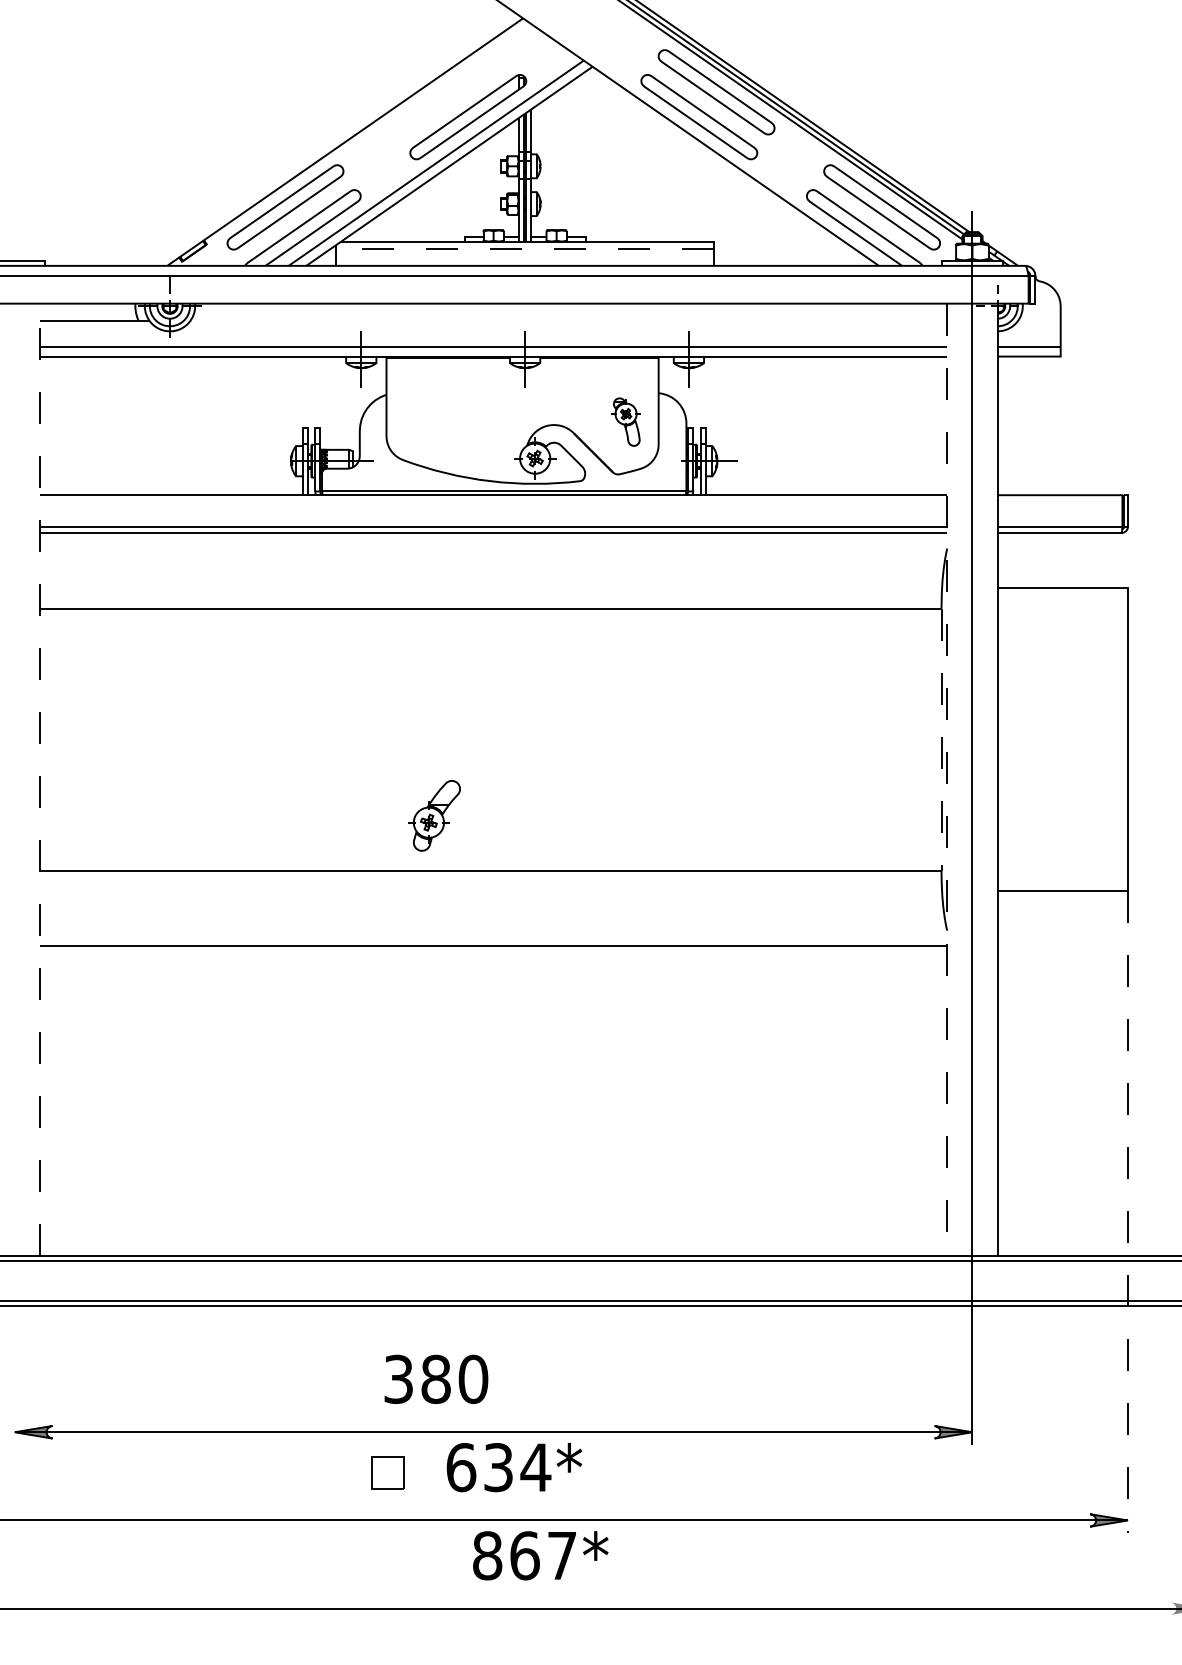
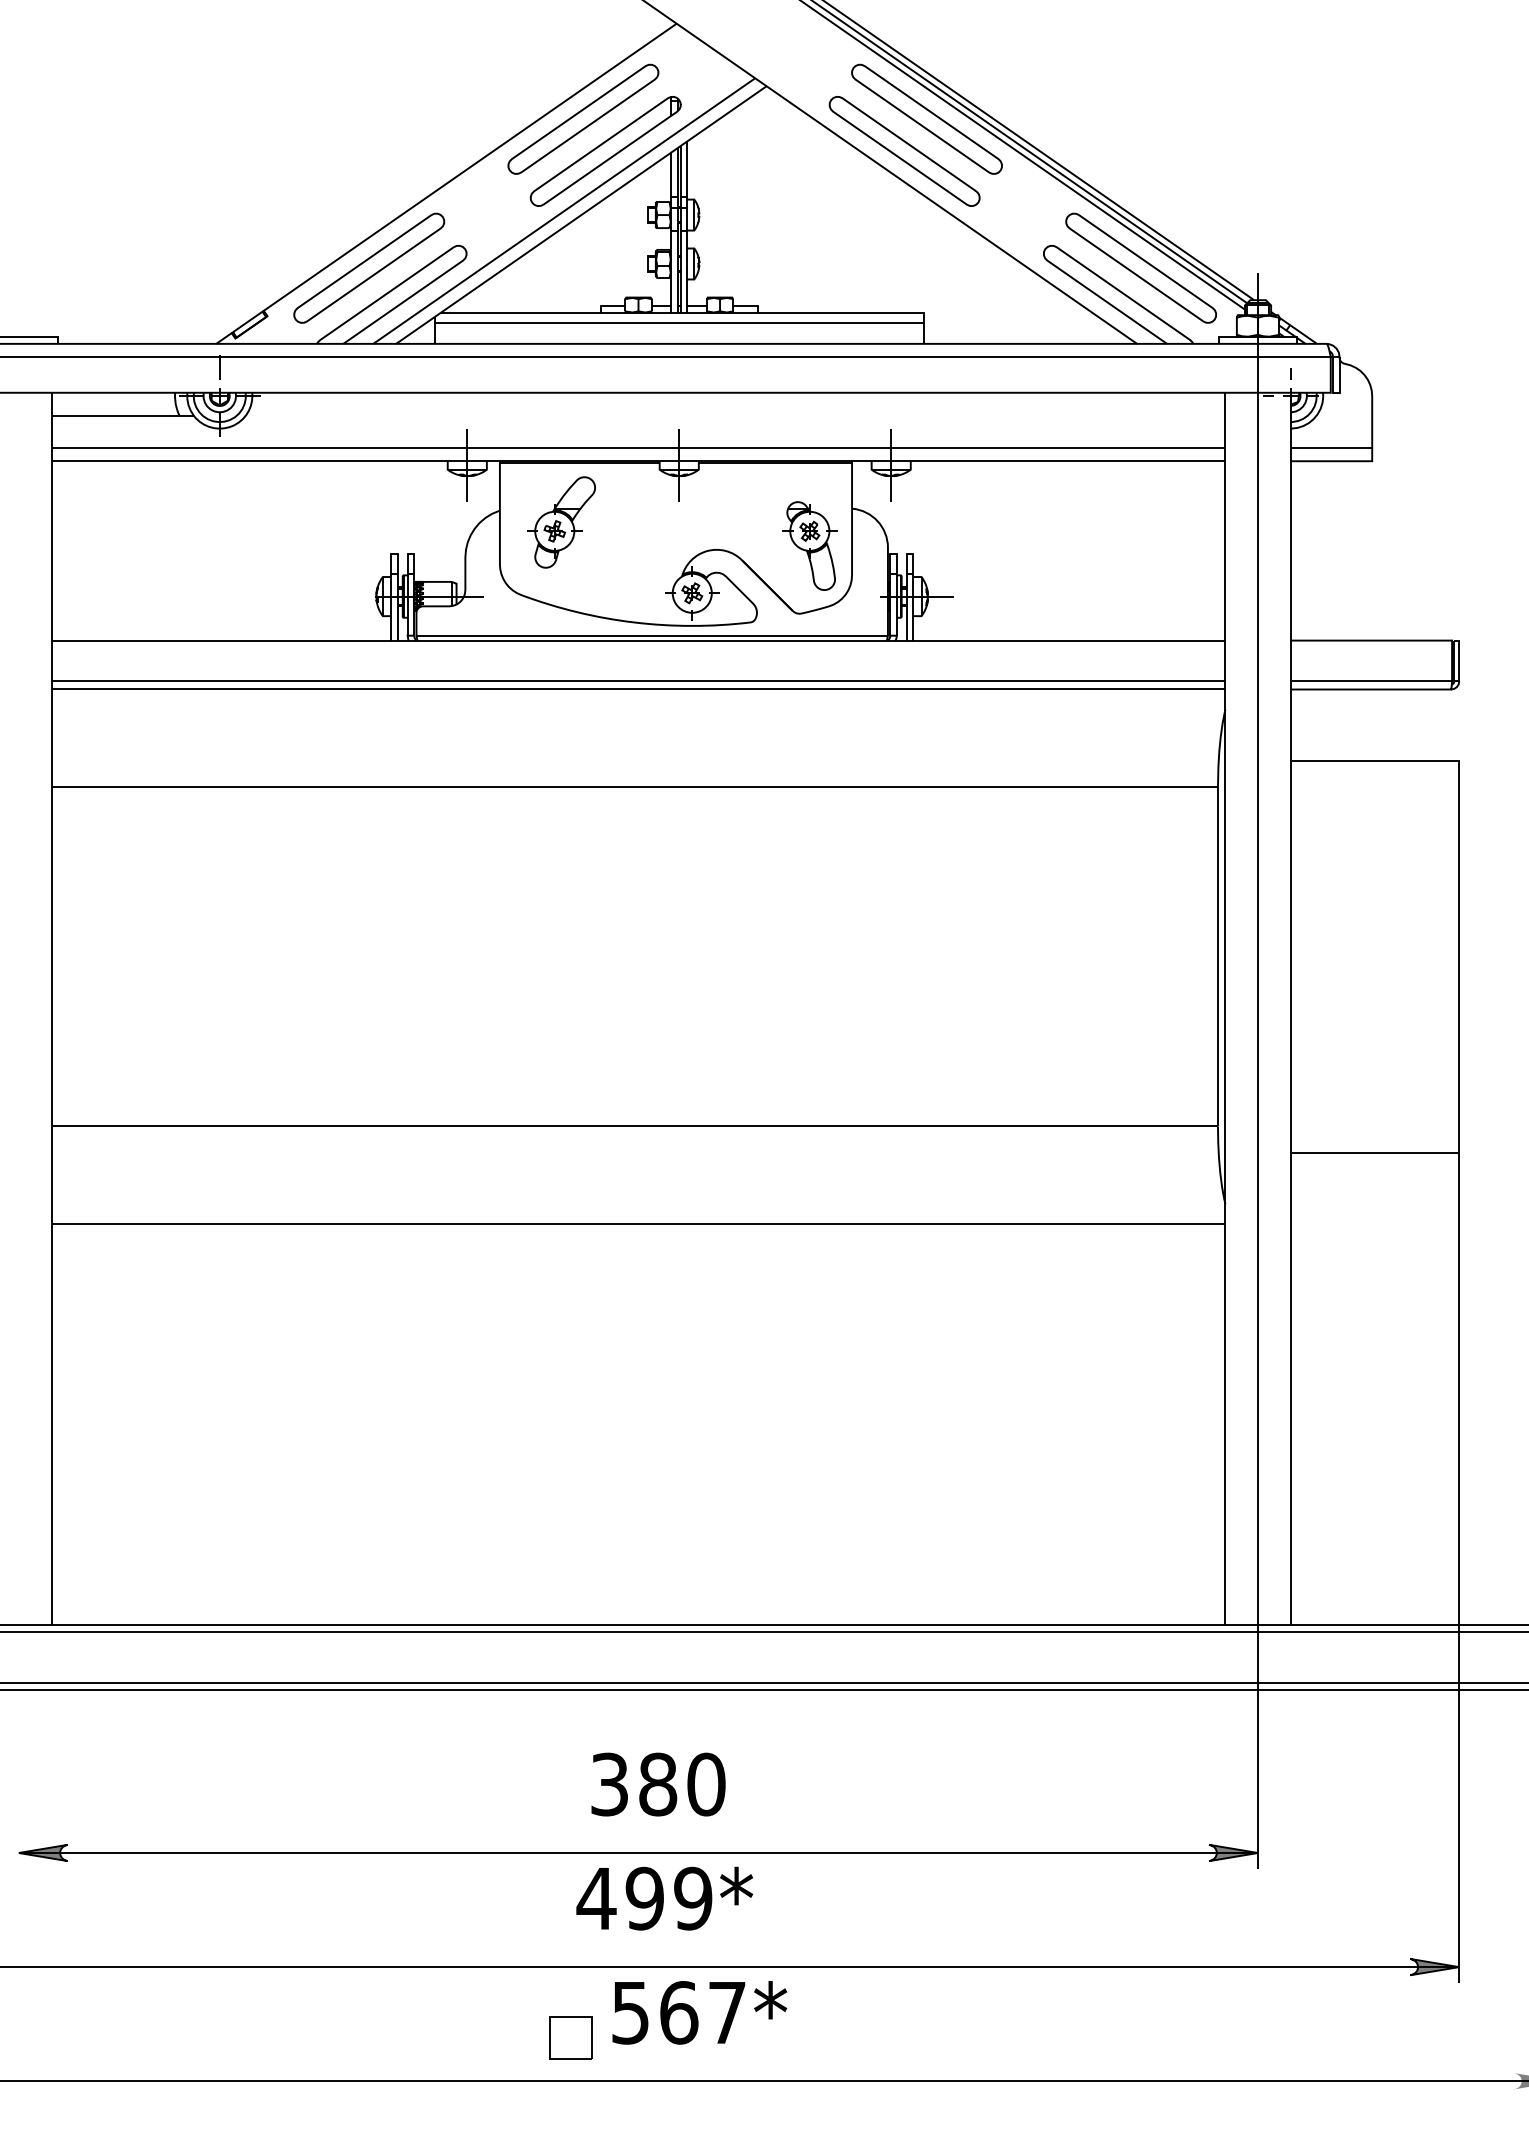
part: (451, 91) -> (583, 118), added
line: (525, 249) -> (679, 322), dashed -> solid
part: (625, 421) -> (809, 545), size x1.43
line: (941, 739) -> (1217, 956), dashed -> solid
line: (39, 779) -> (51, 1008), dashed -> solid
line: (947, 779) -> (1225, 1008), dashed -> solid
part: (434, 815) -> (561, 522), moved
line: (1128, 1212) -> (1459, 1568), dashed -> solid
text: (436, 1379) -> (658, 1784), moved
text: (498, 1467) -> (644, 1898), 634* -> 499*
part: (387, 1472) -> (570, 2037), moved
text: (487, 1555) -> (630, 2012), 867* -> 567*

